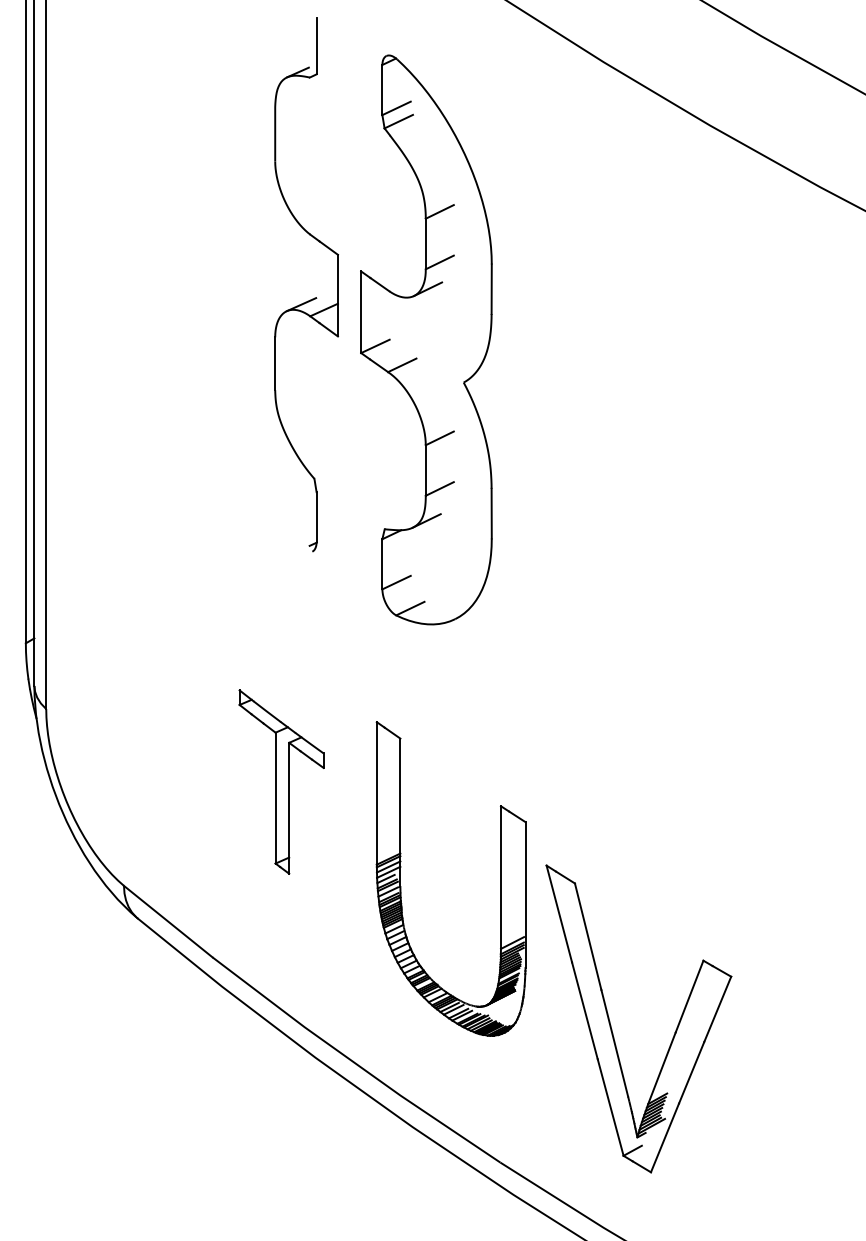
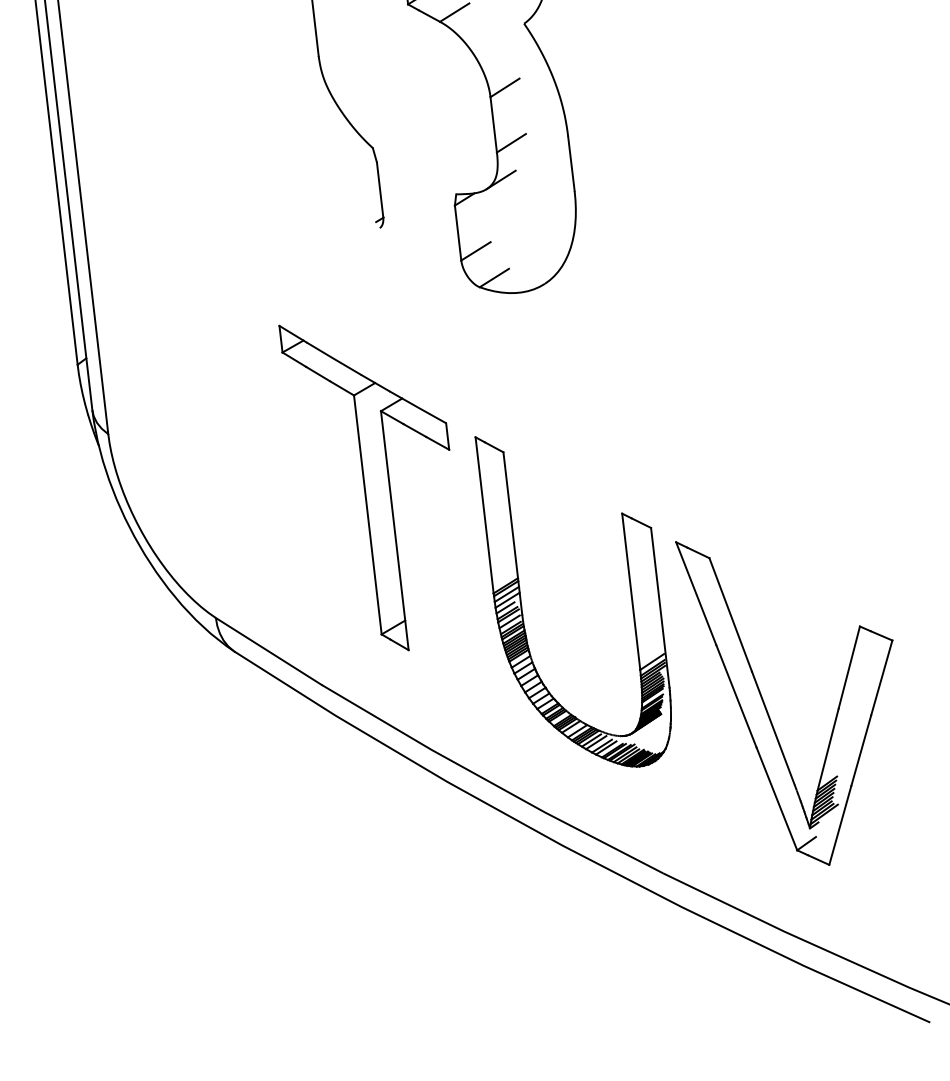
part: (281, 781) -> (375, 483), size x1.67
part: (401, 886) -> (523, 614), moved

